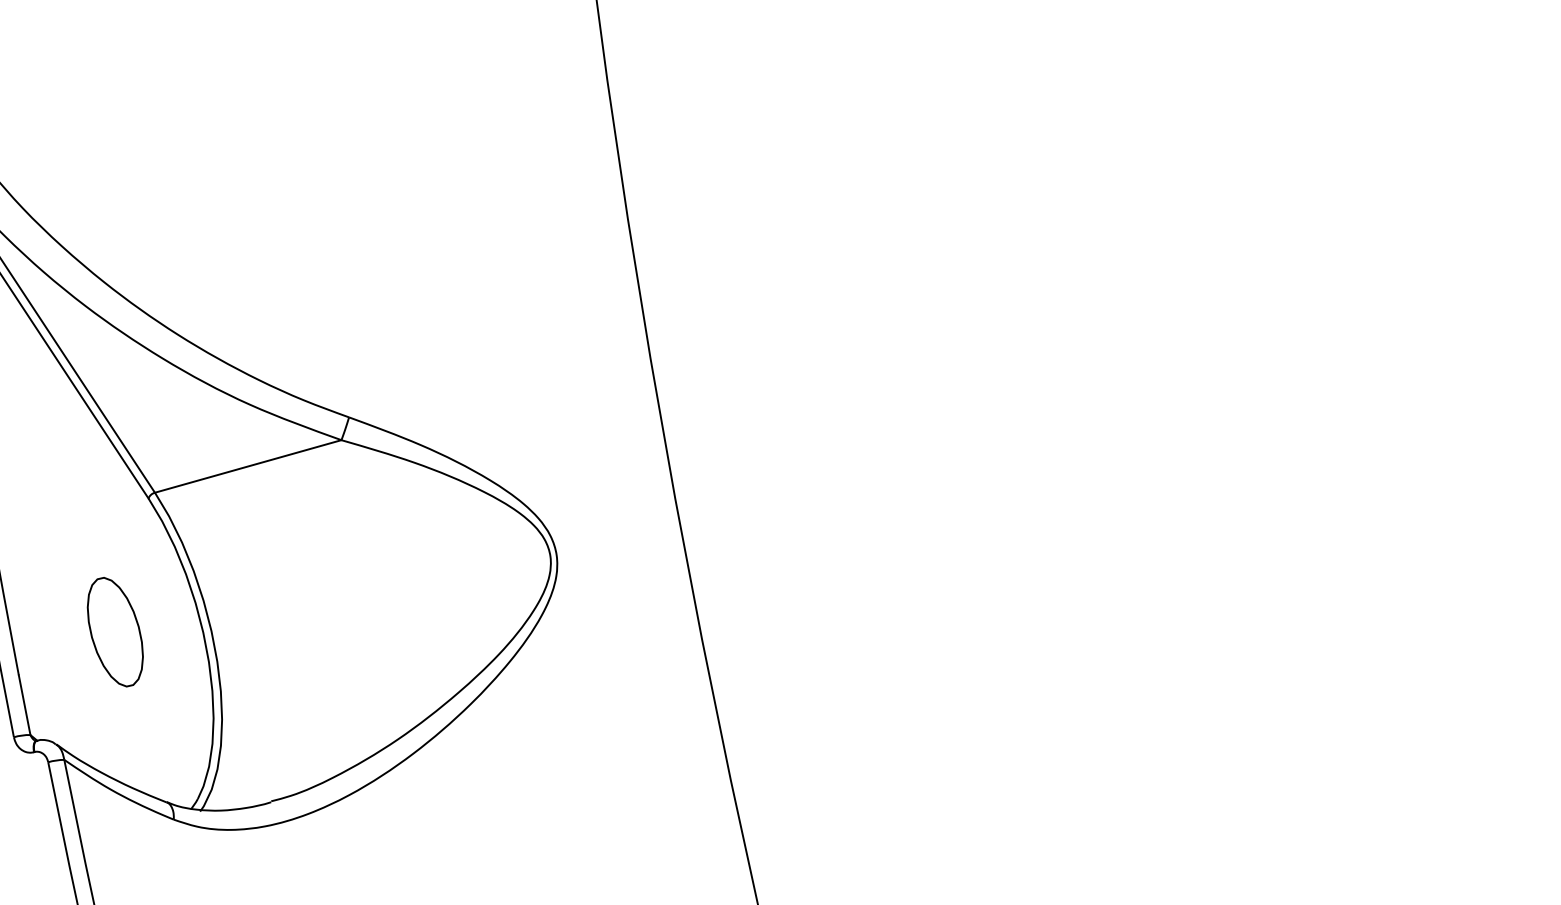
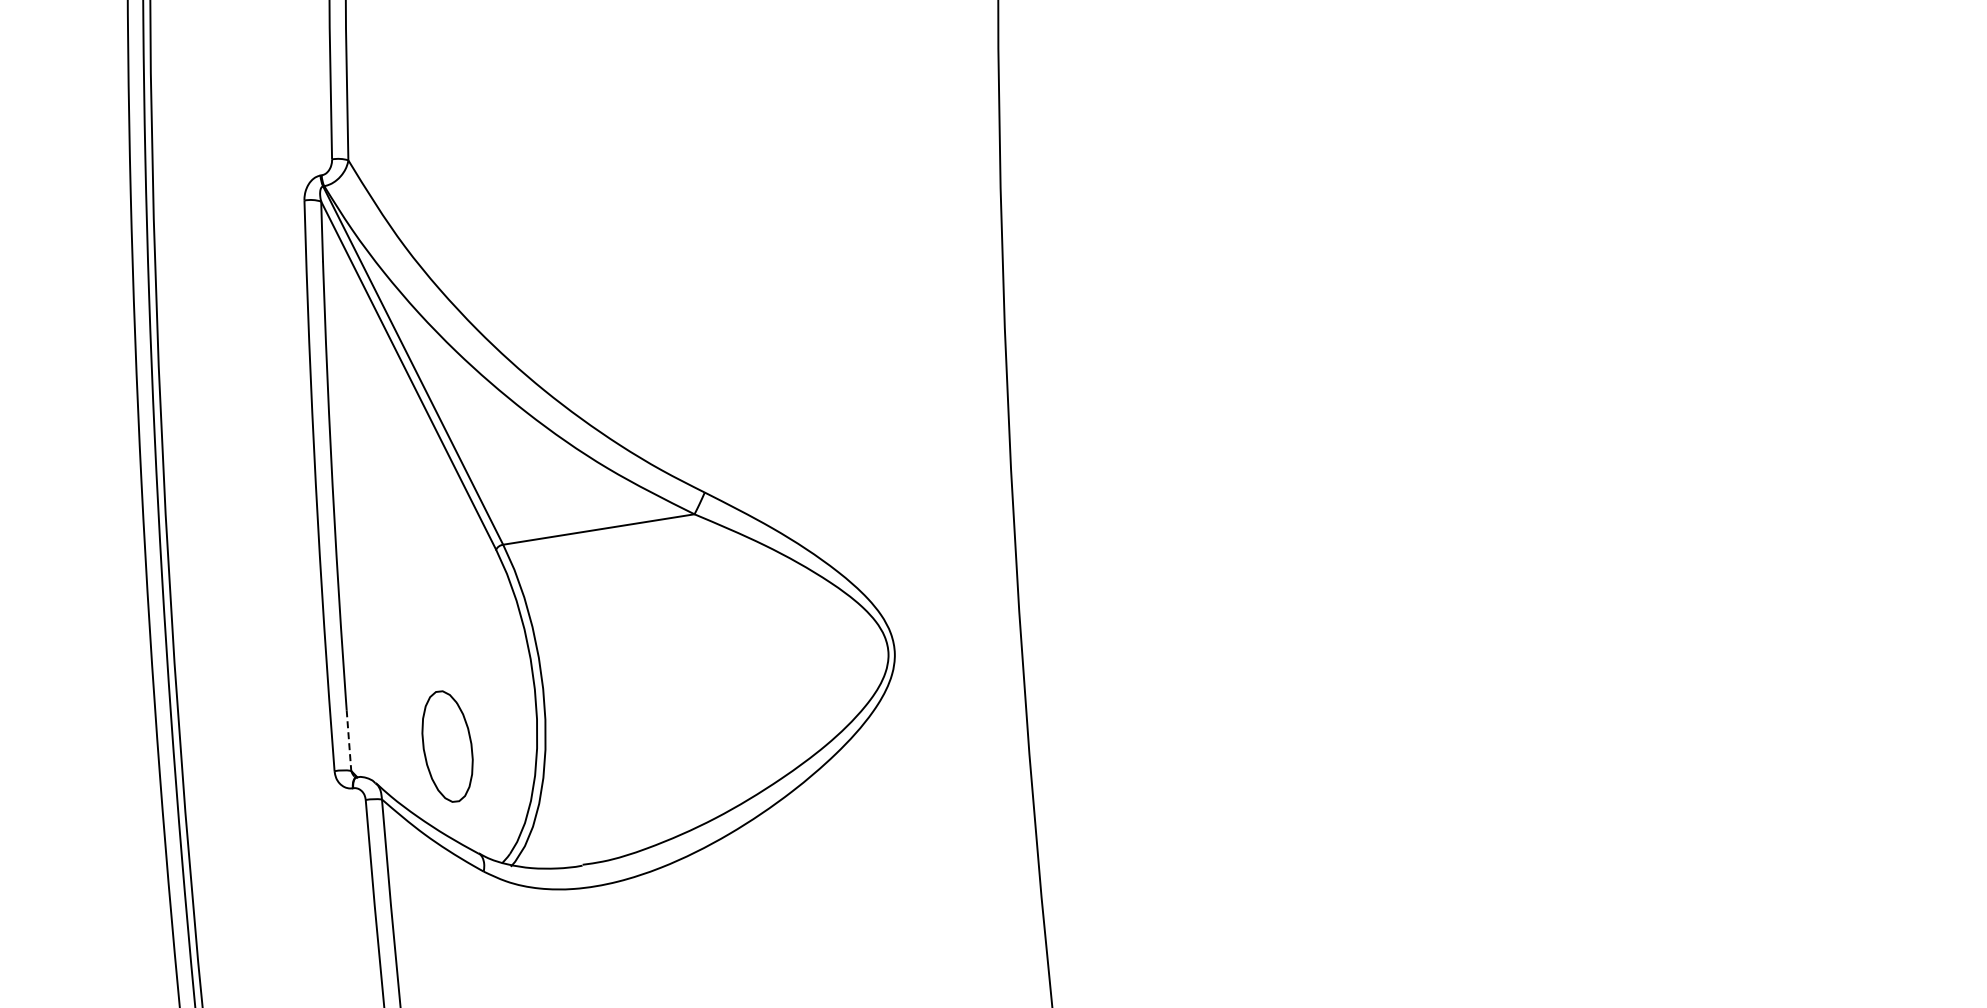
part: (115, 632) -> (447, 746), moved
line: (25, 706) -> (349, 741), solid -> dashed

